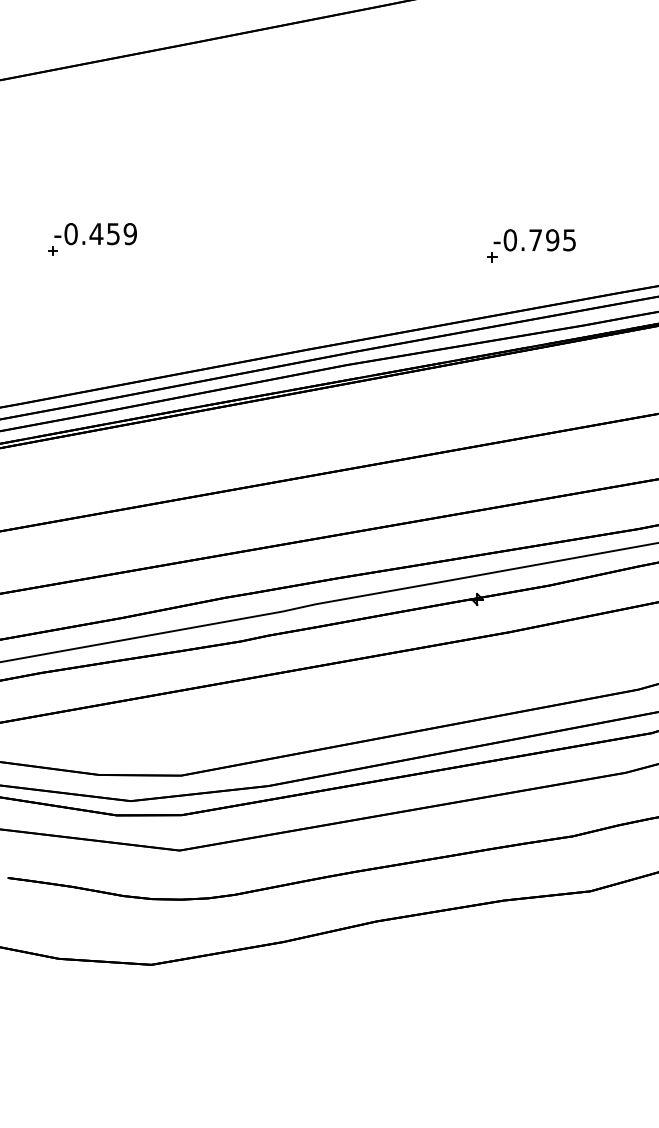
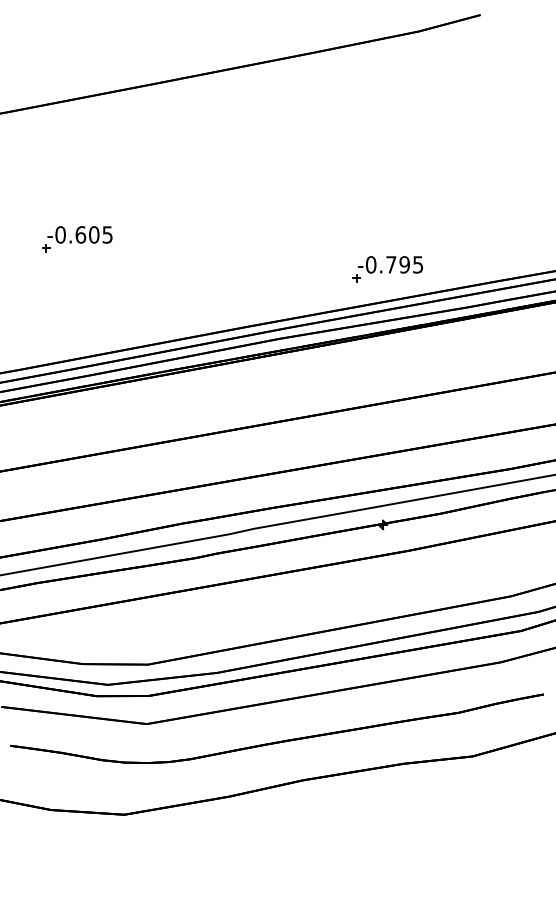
text: (112, 233) -> (93, 234), -0.459 -> -0.605
part: (530, 246) -> (387, 269), moved

